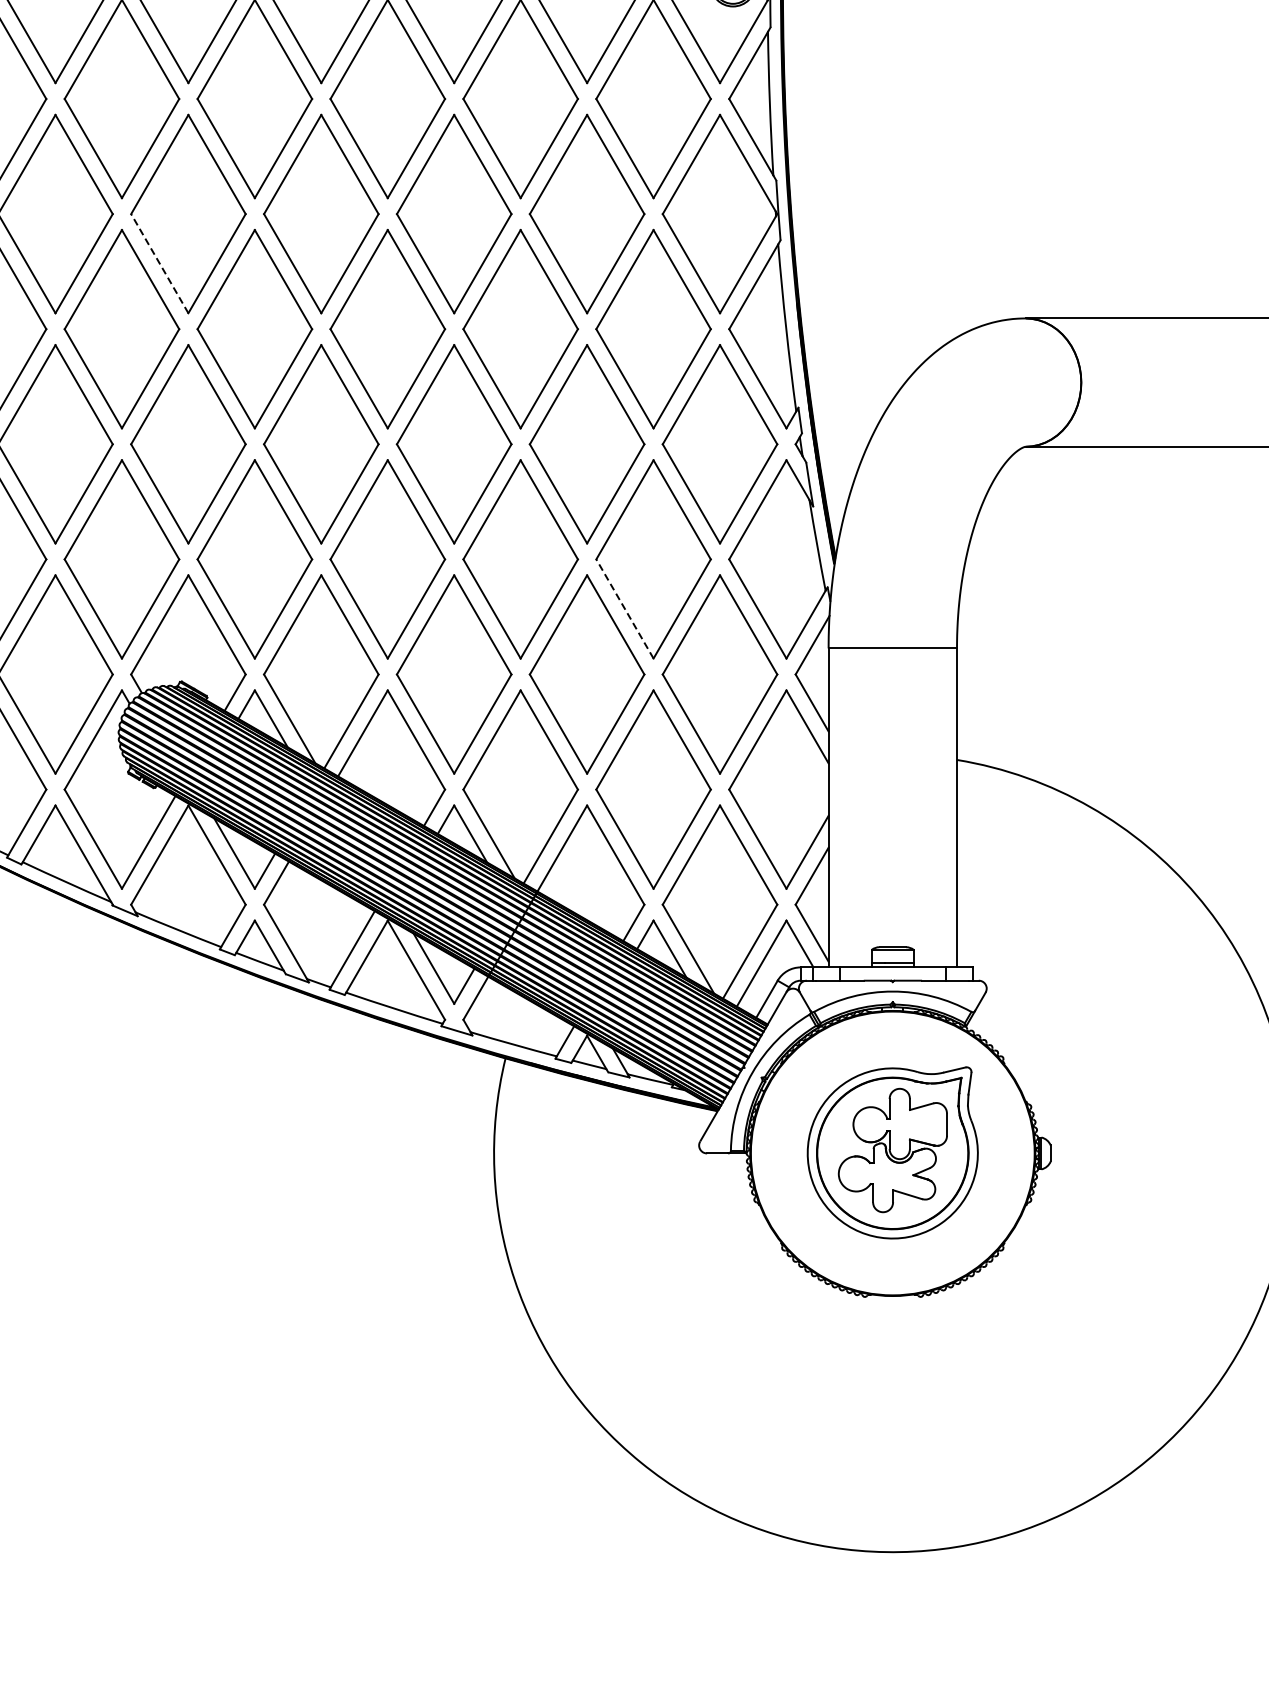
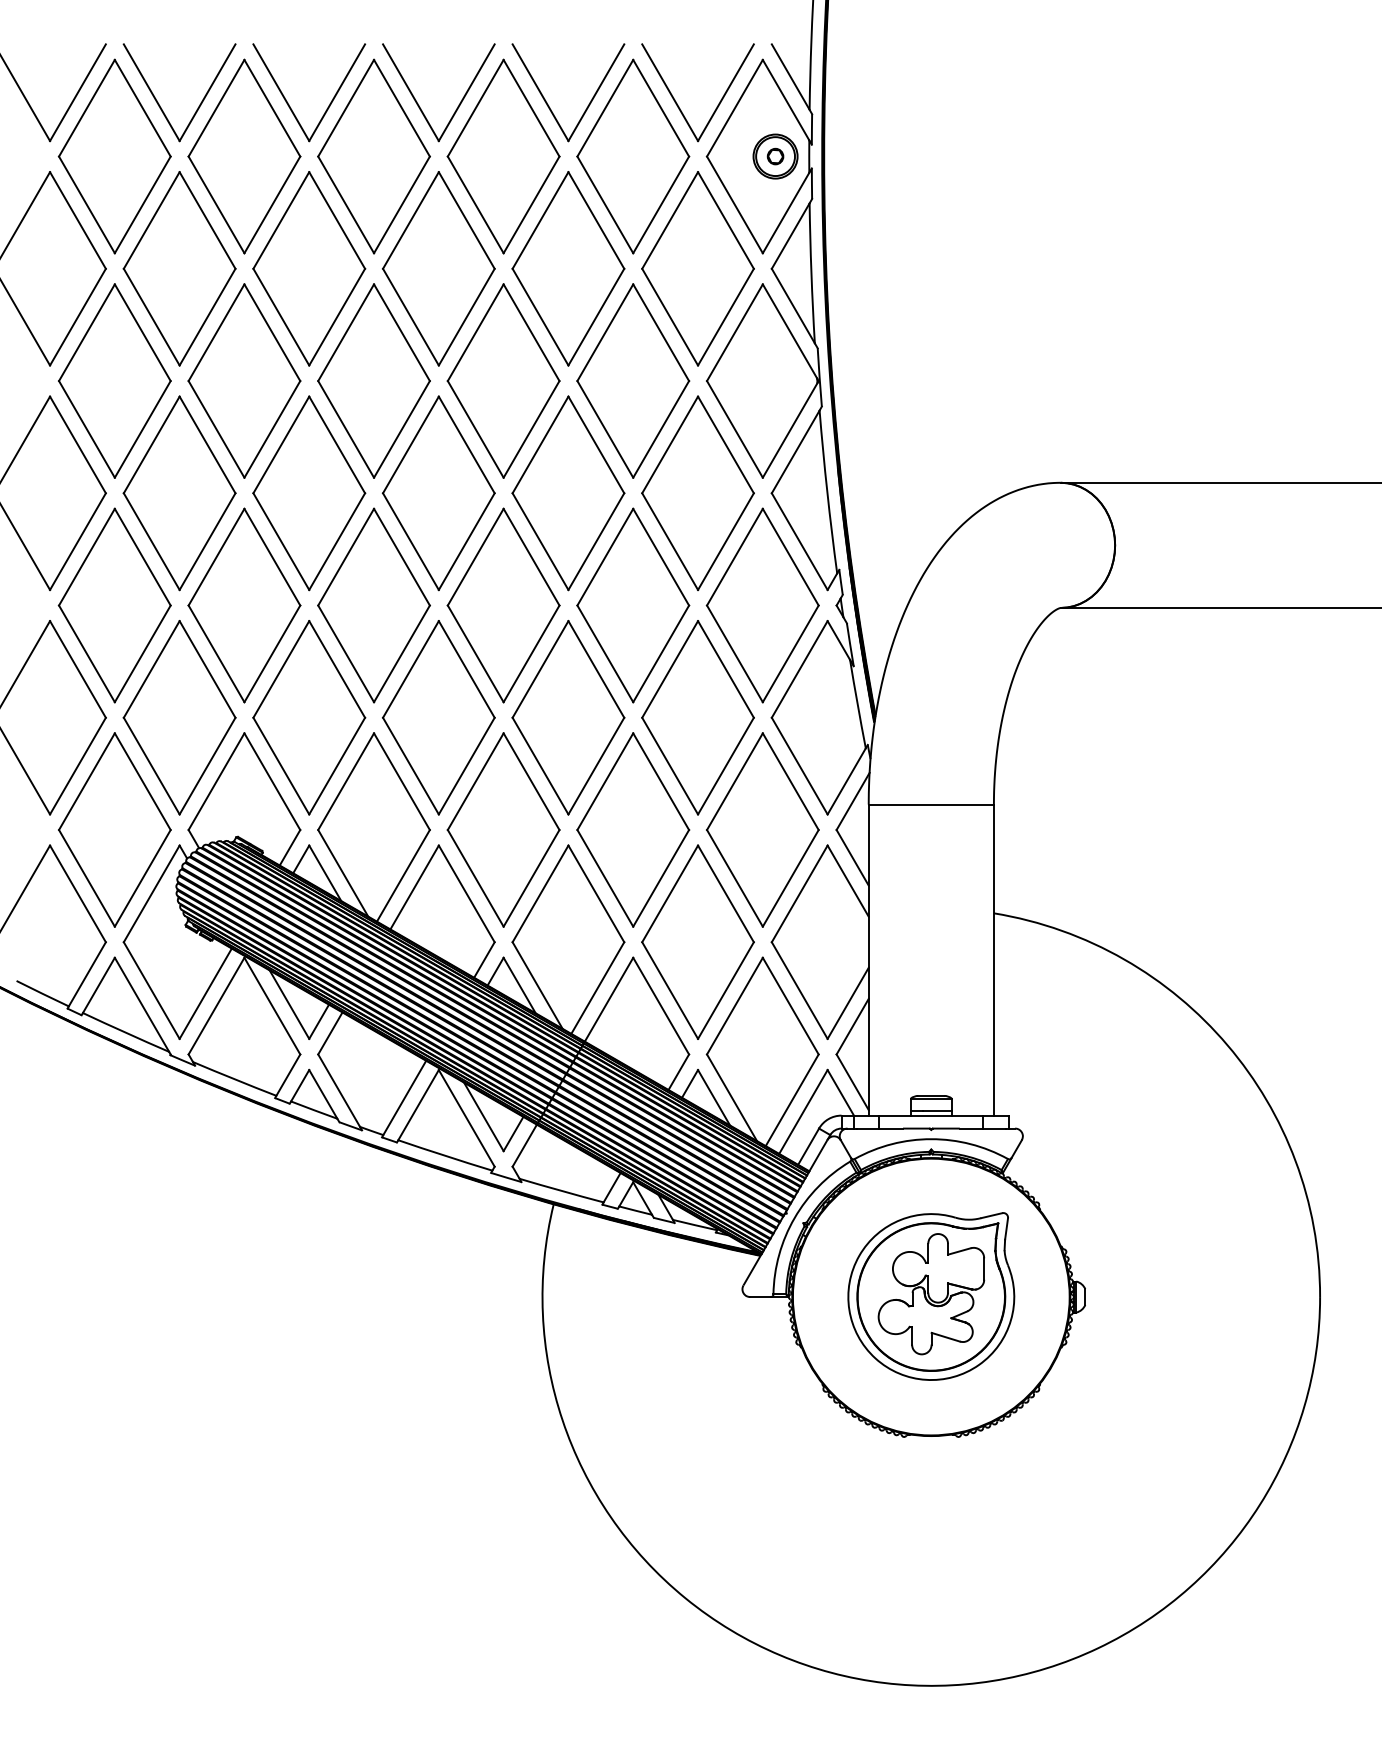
line: (159, 263) -> (216, 429), dashed -> solid
line: (625, 609) -> (670, 766), dashed -> solid

